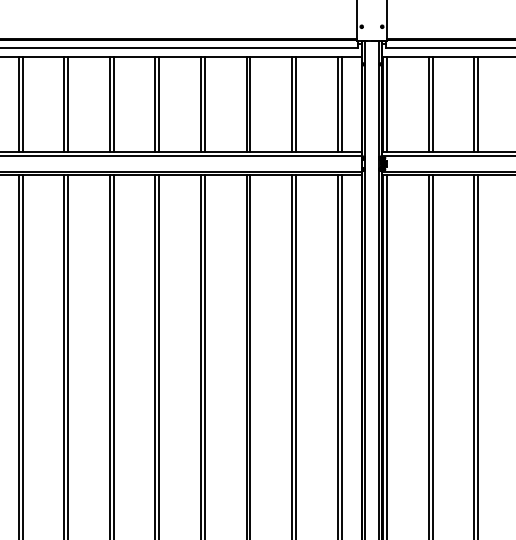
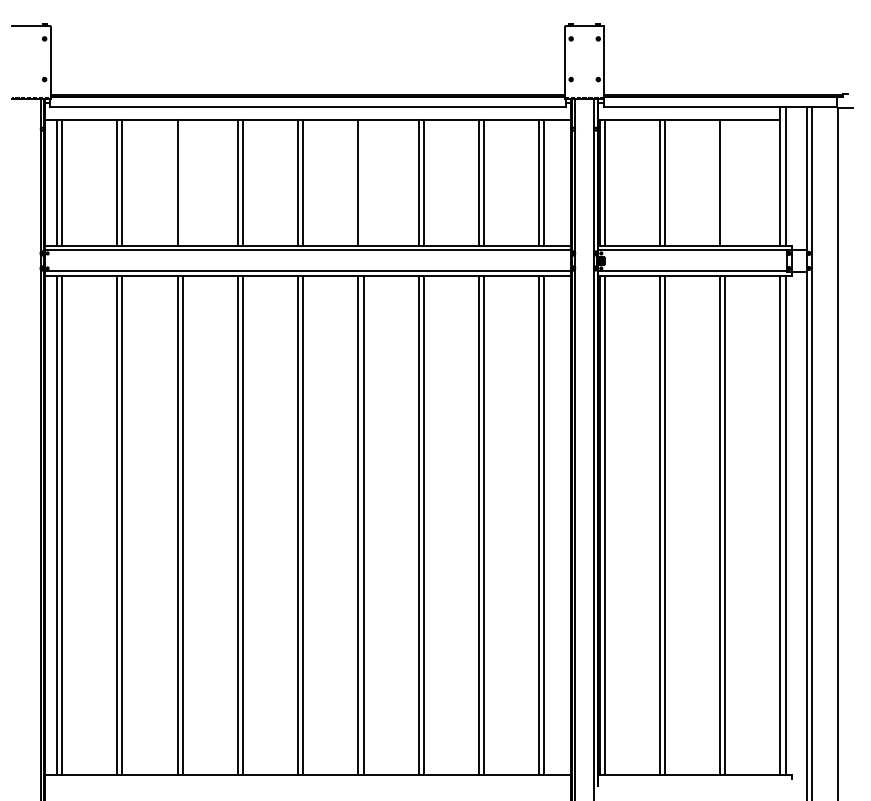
line: (68, 104) -> (182, 182), removed
line: (204, 104) -> (363, 182), removed
line: (478, 104) -> (725, 182), removed

